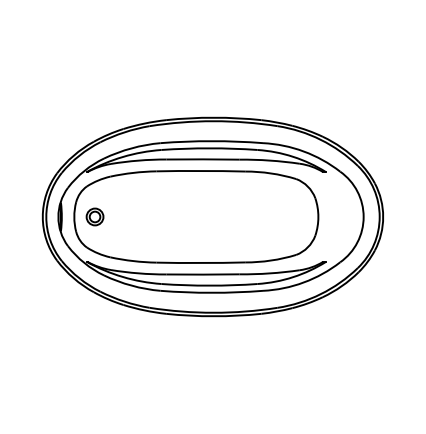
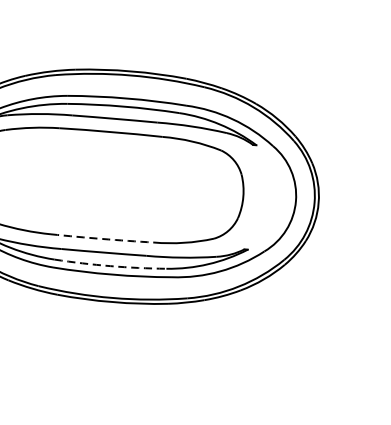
arc: (200, 263) -> (101, 239), solid -> dashed
arc: (209, 285) -> (110, 265), solid -> dashed

